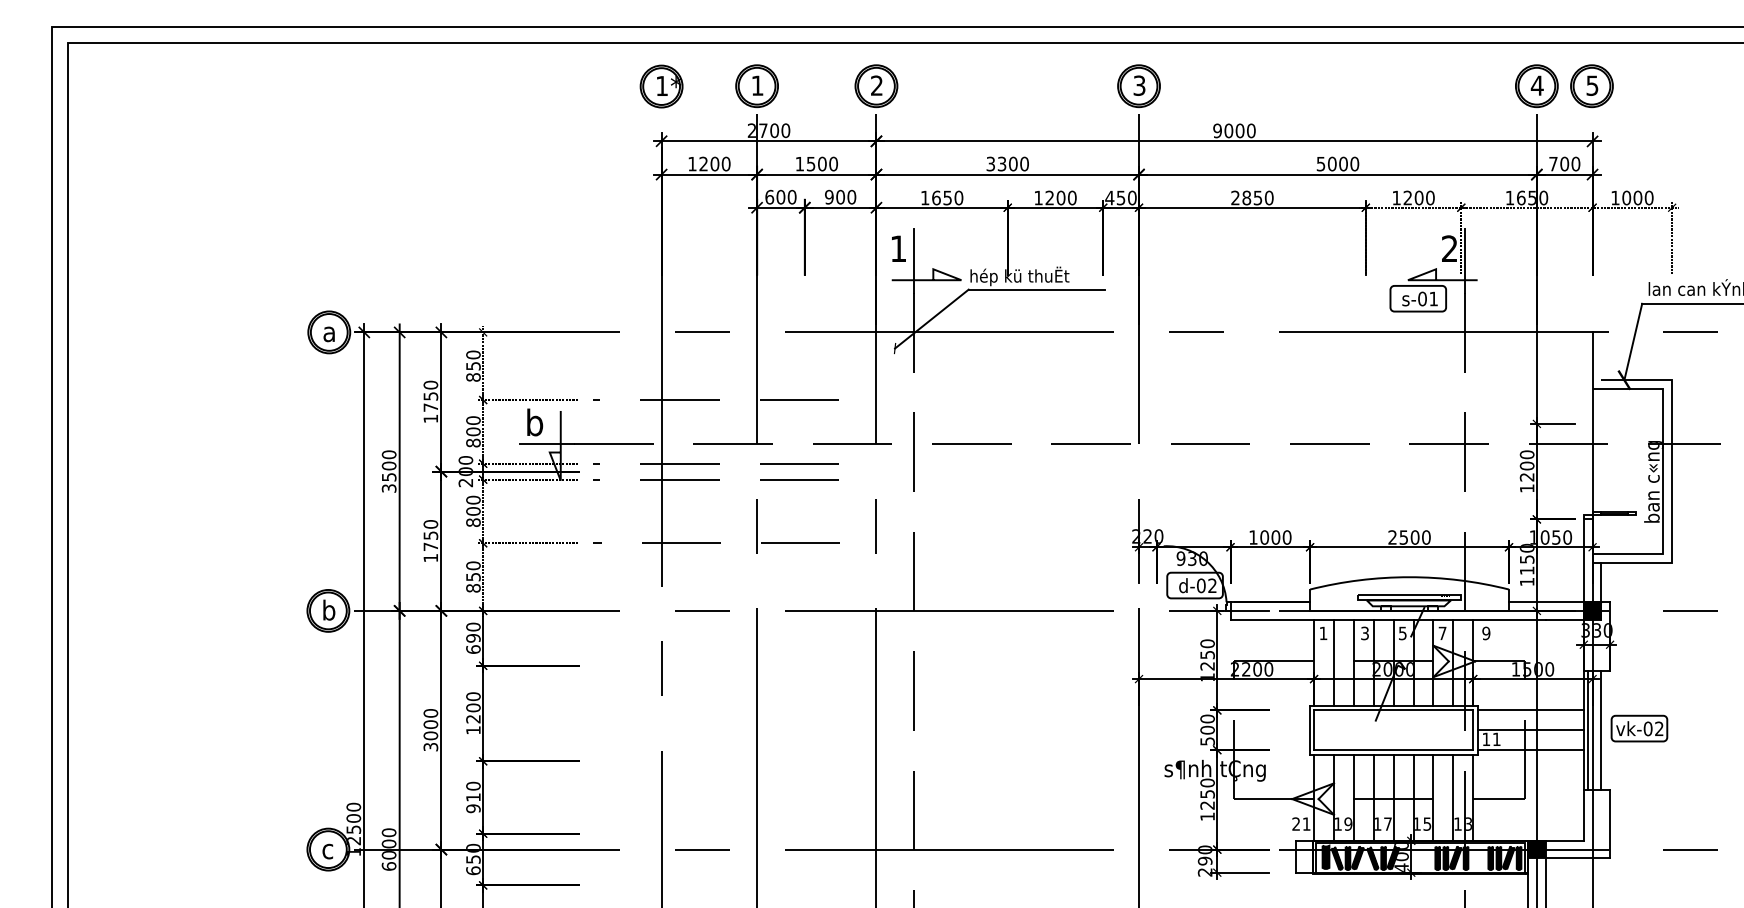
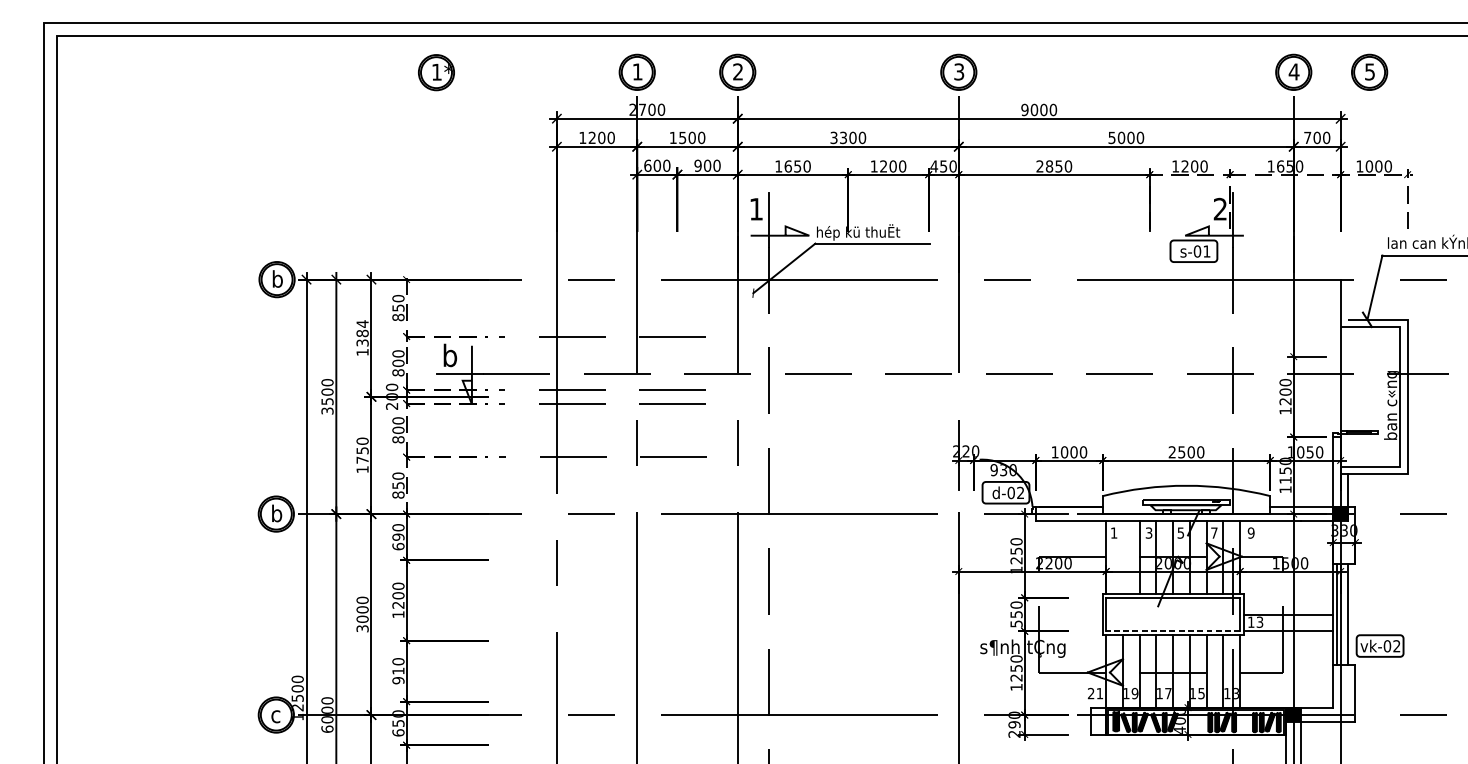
part: (661, 86) -> (436, 72), moved
part: (1591, 86) -> (1369, 72), moved
text: (329, 331) -> (277, 278), a -> b
text: (430, 395) -> (362, 332), 1750 -> 1384
line: (1333, 662) -> (1122, 557), removed
line: (1530, 710) -> (1288, 597), removed
part: (1639, 728) -> (1380, 645), moved
text: (1207, 729) -> (1016, 613), 500 -> 550
text: (1496, 739) -> (1259, 622), 11 -> 13
line: (1393, 750) -> (1173, 631), solid -> dashed

